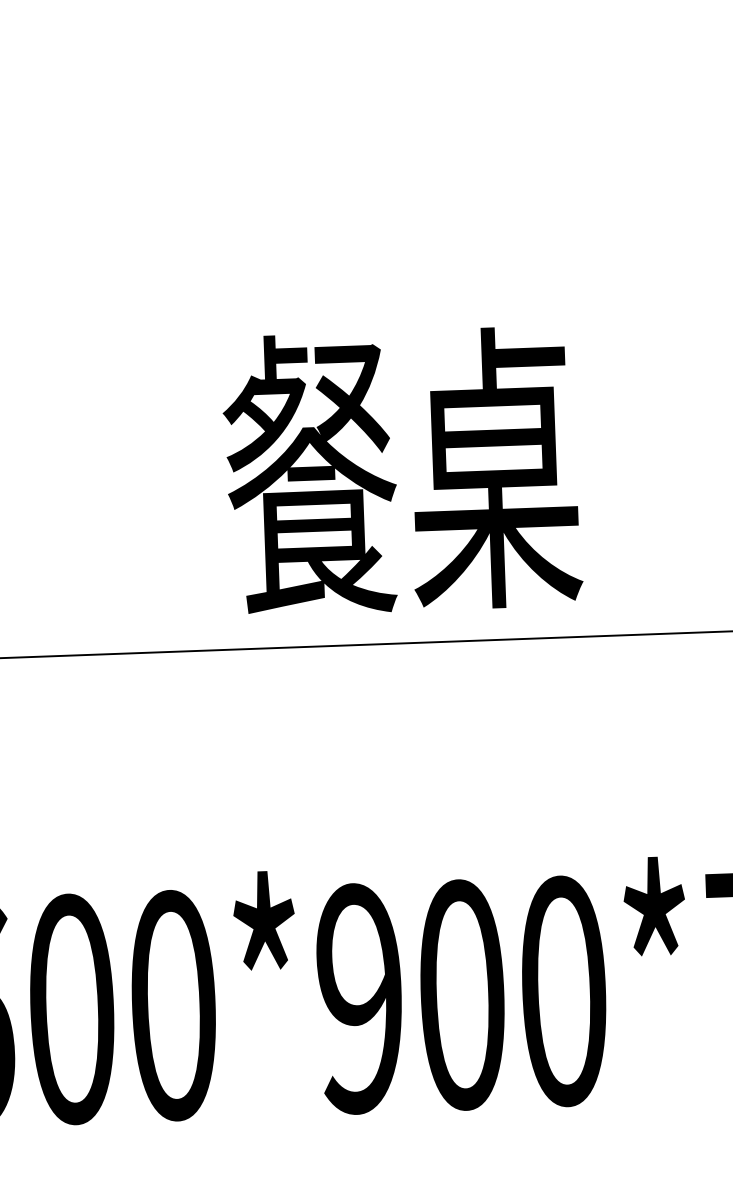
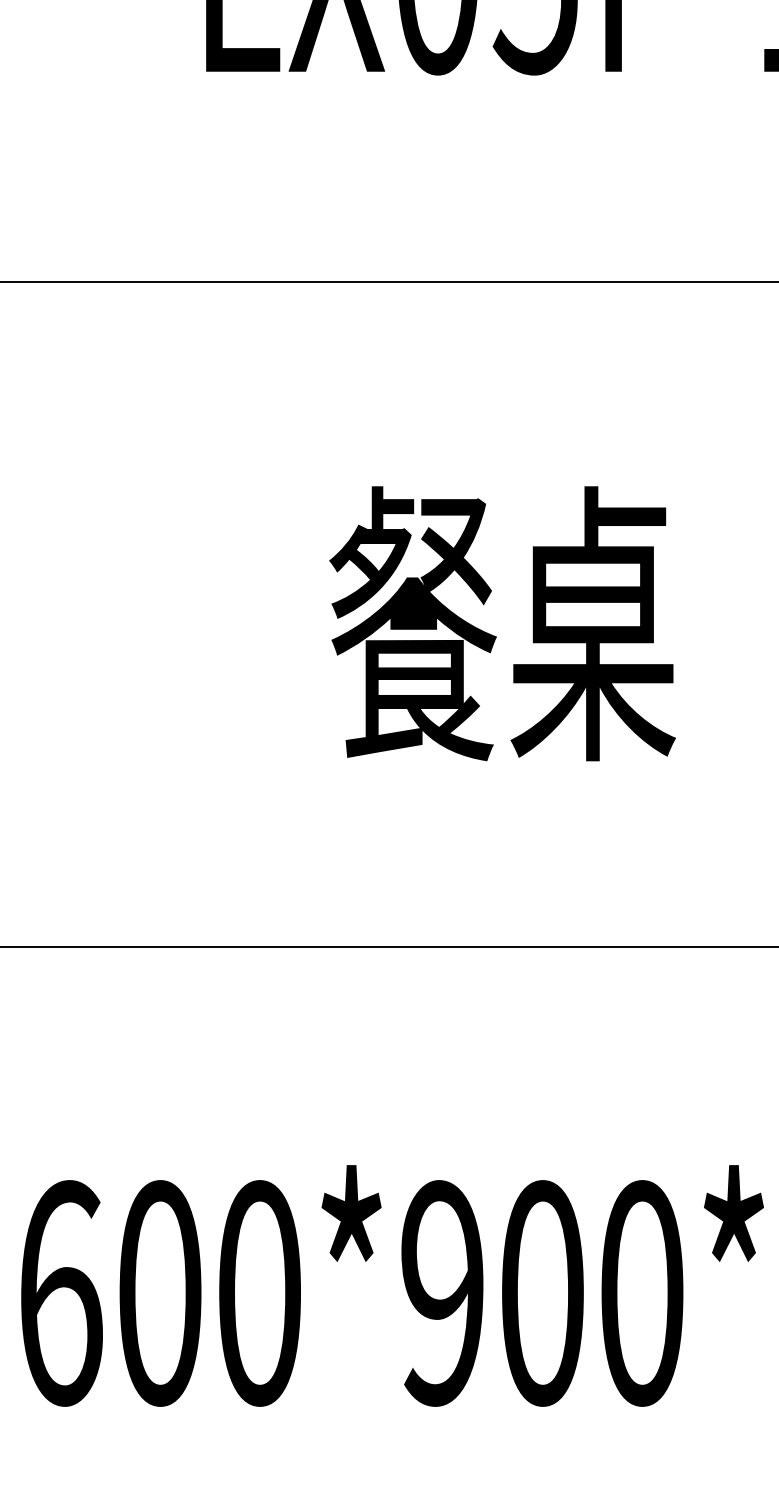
text: (401, 470) -> (502, 623), moved

